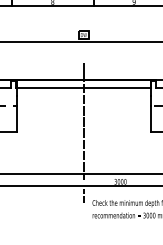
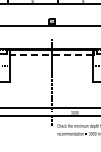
line: (83, 87) -> (51, 54), solid -> dashed

